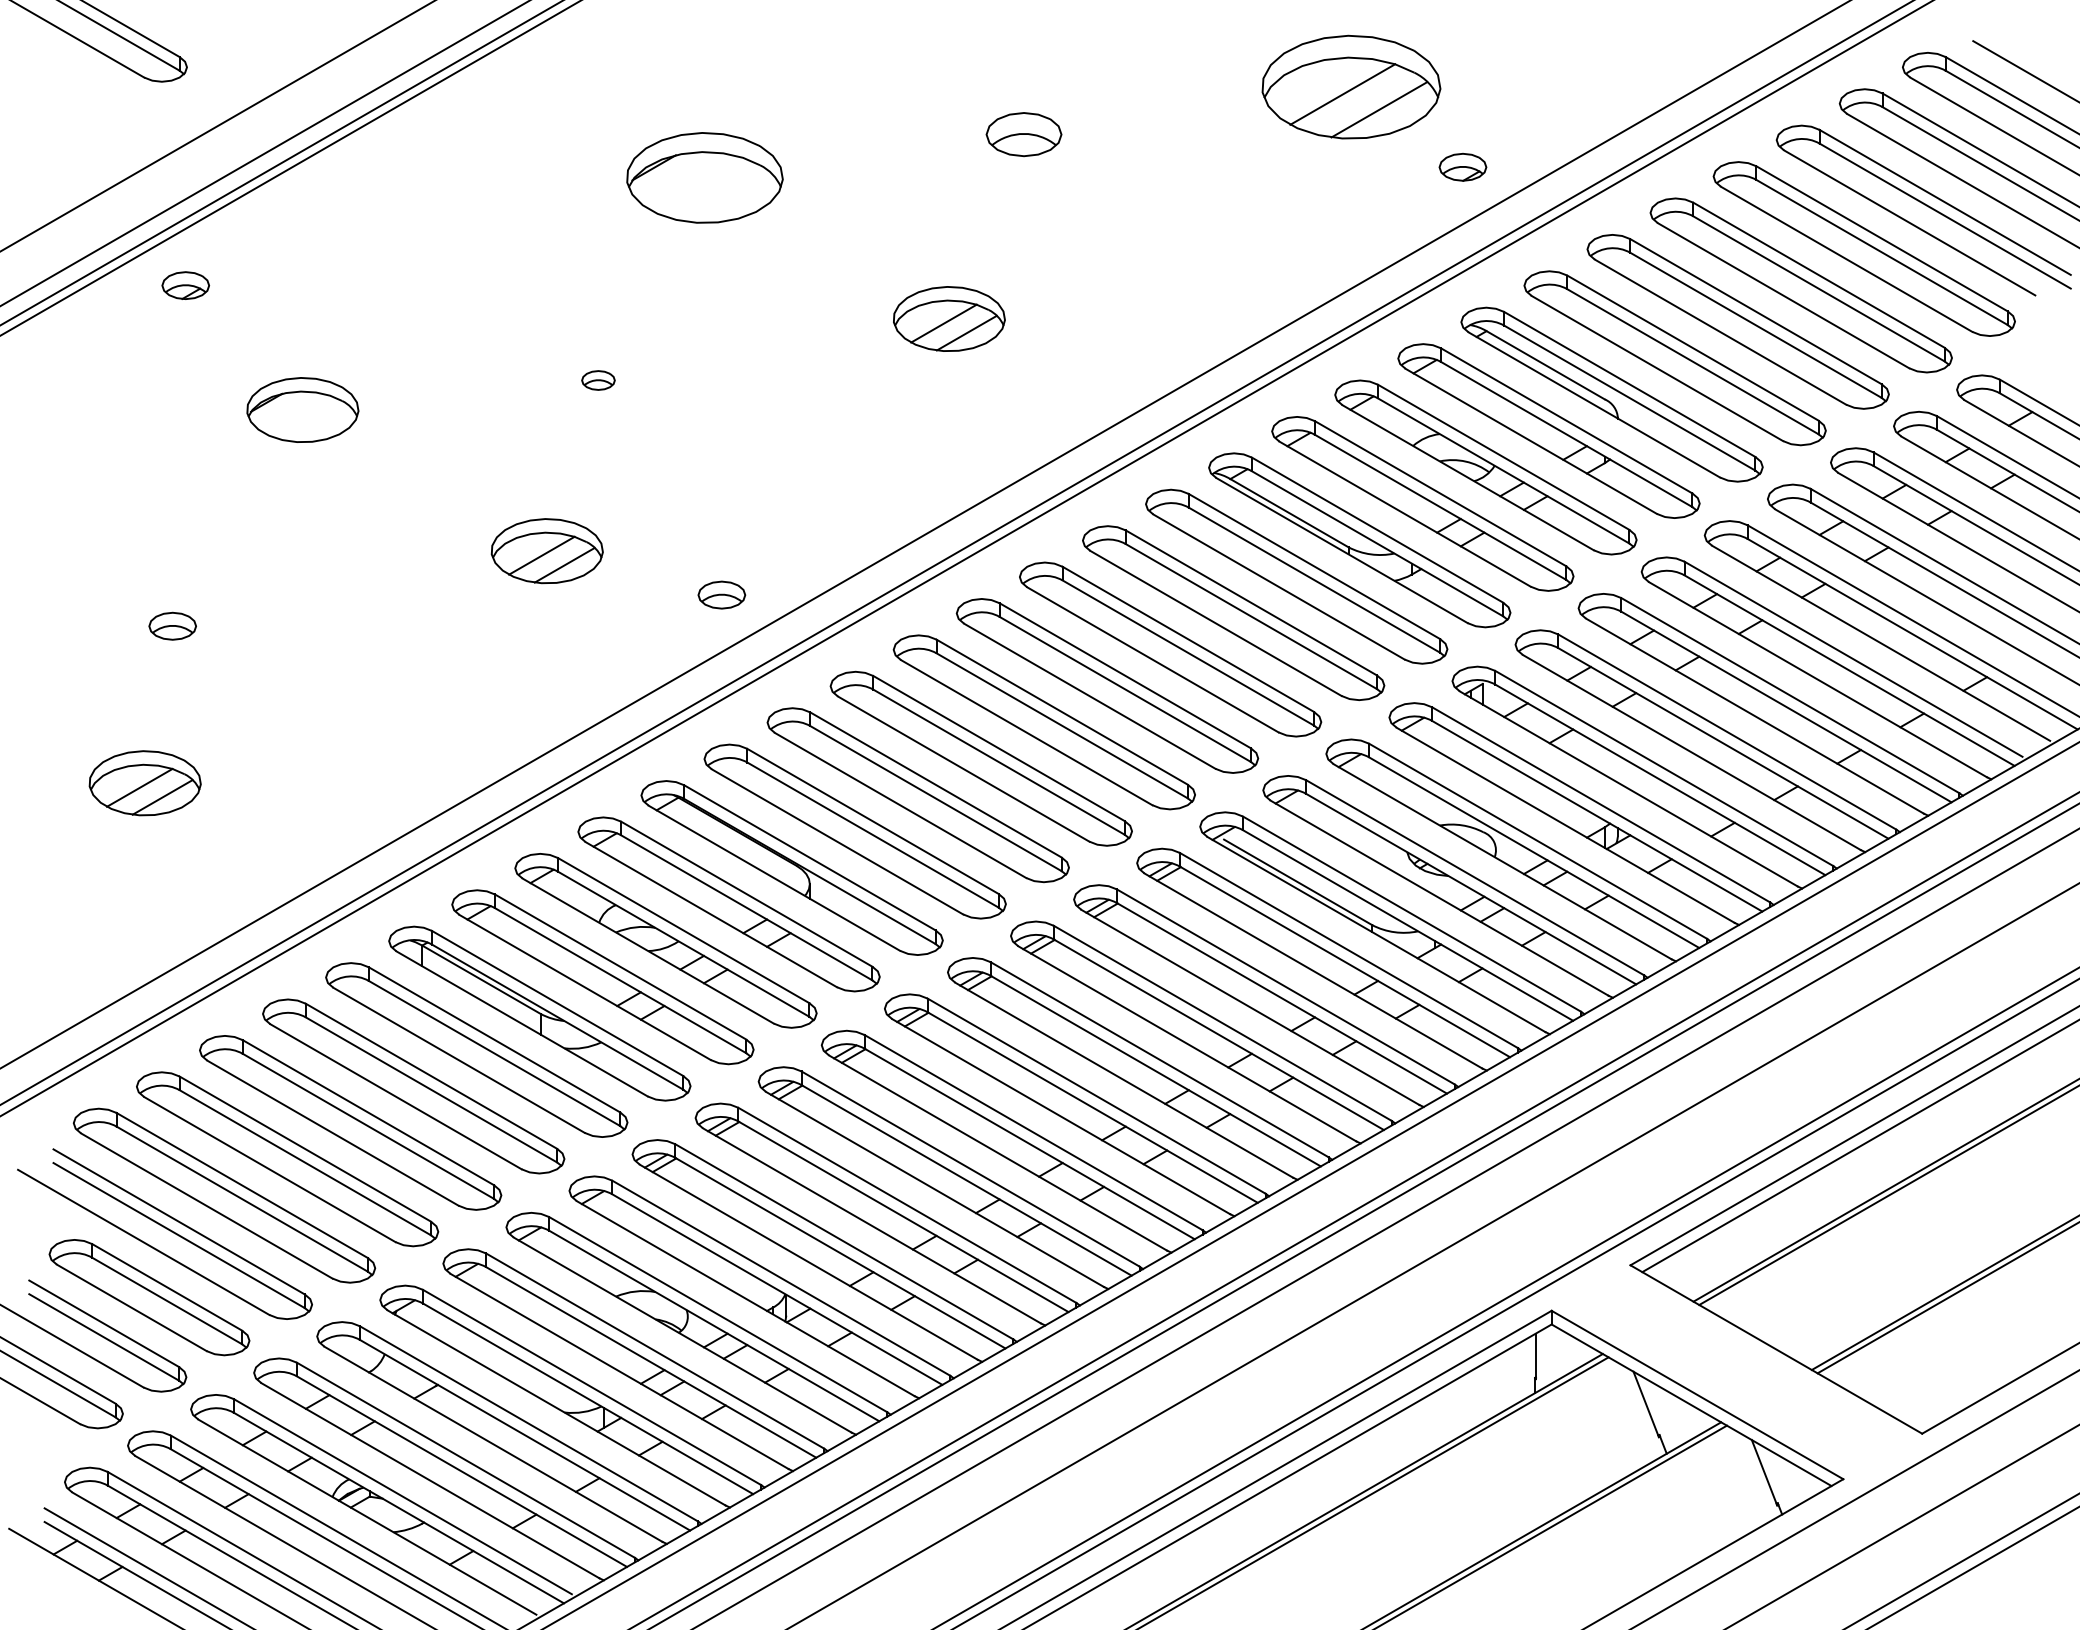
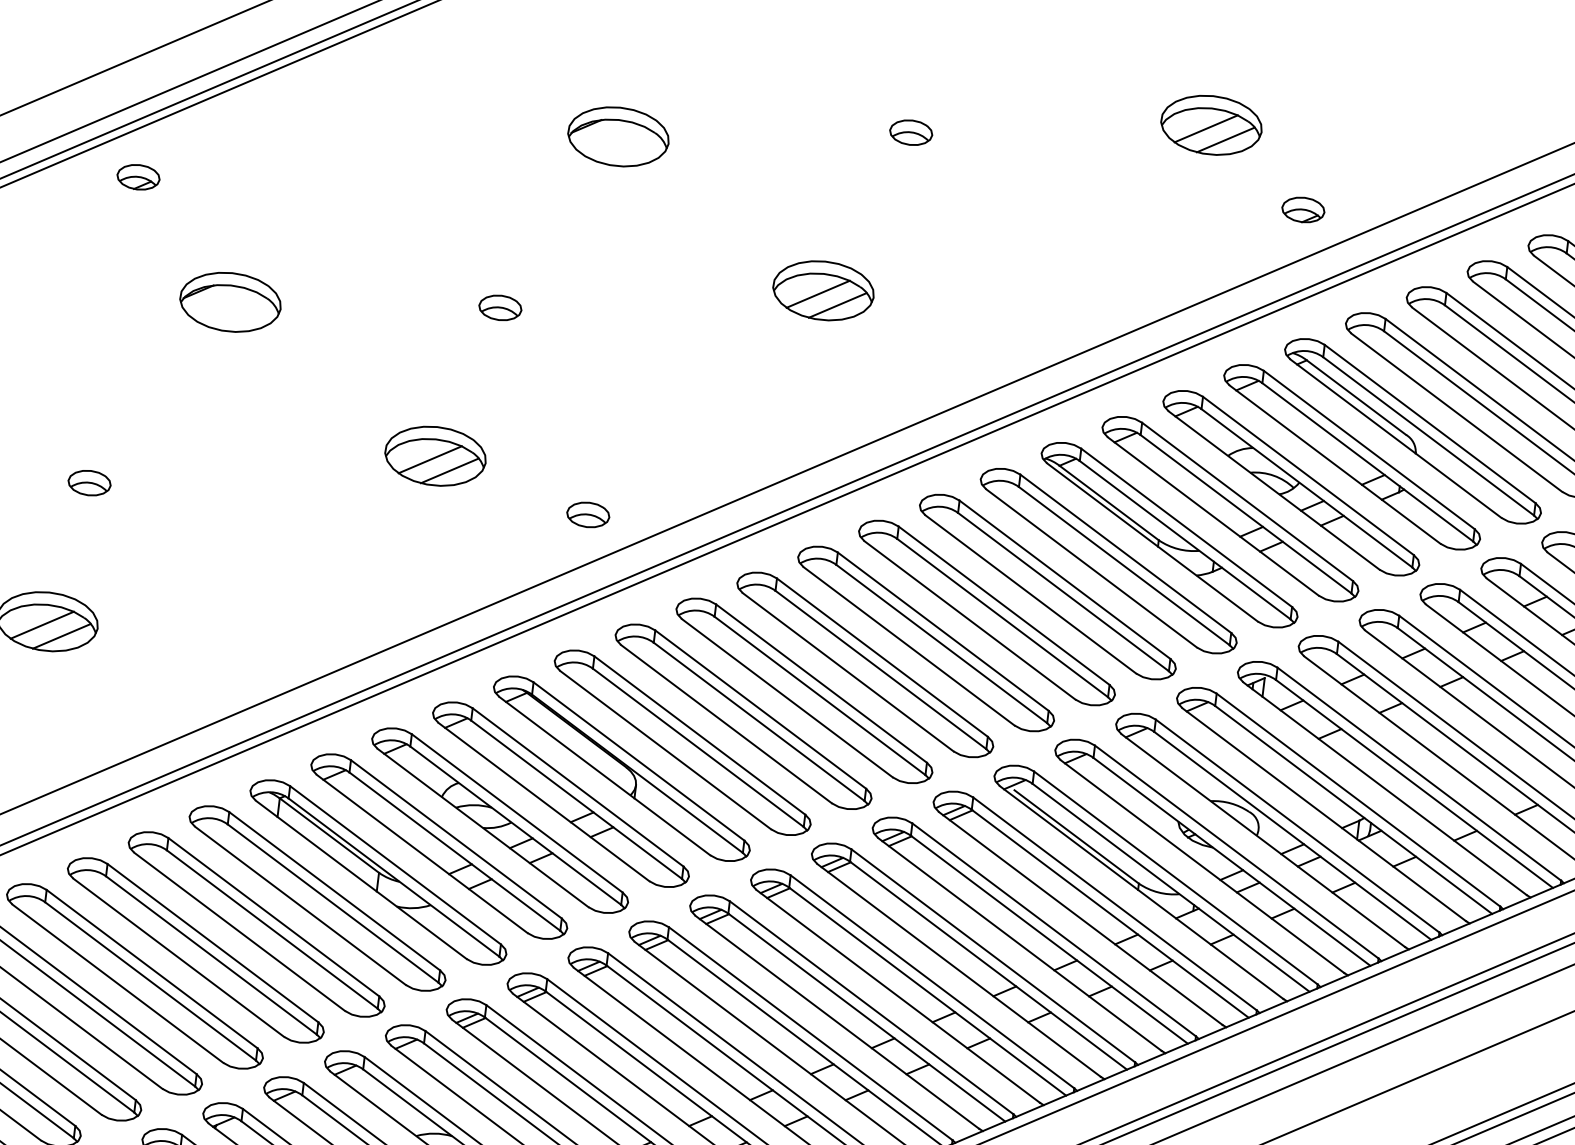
part: (1351, 86) -> (1211, 124), size x0.62
part: (1024, 134) -> (911, 132), size x0.62
part: (704, 177) -> (618, 136), size x0.71
part: (598, 380) -> (500, 307), size x1.43

